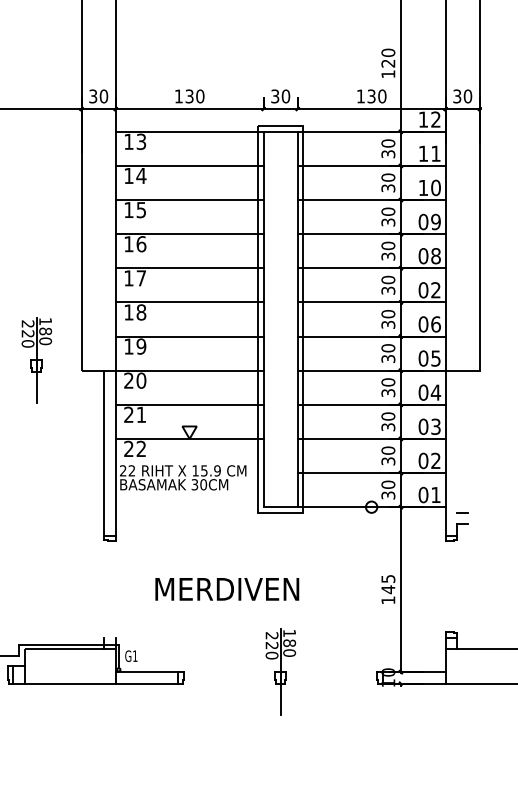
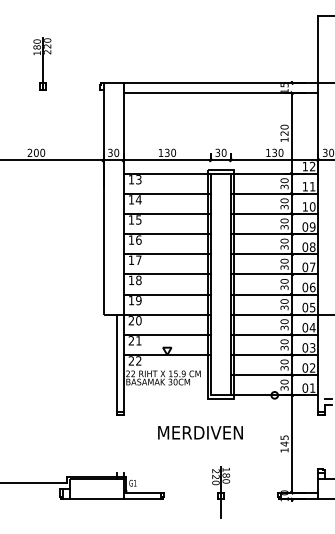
text: (435, 288) -> (312, 266), 02 -> 07
part: (37, 360) -> (77, 308), removed
text: (227, 588) -> (200, 432), moved

